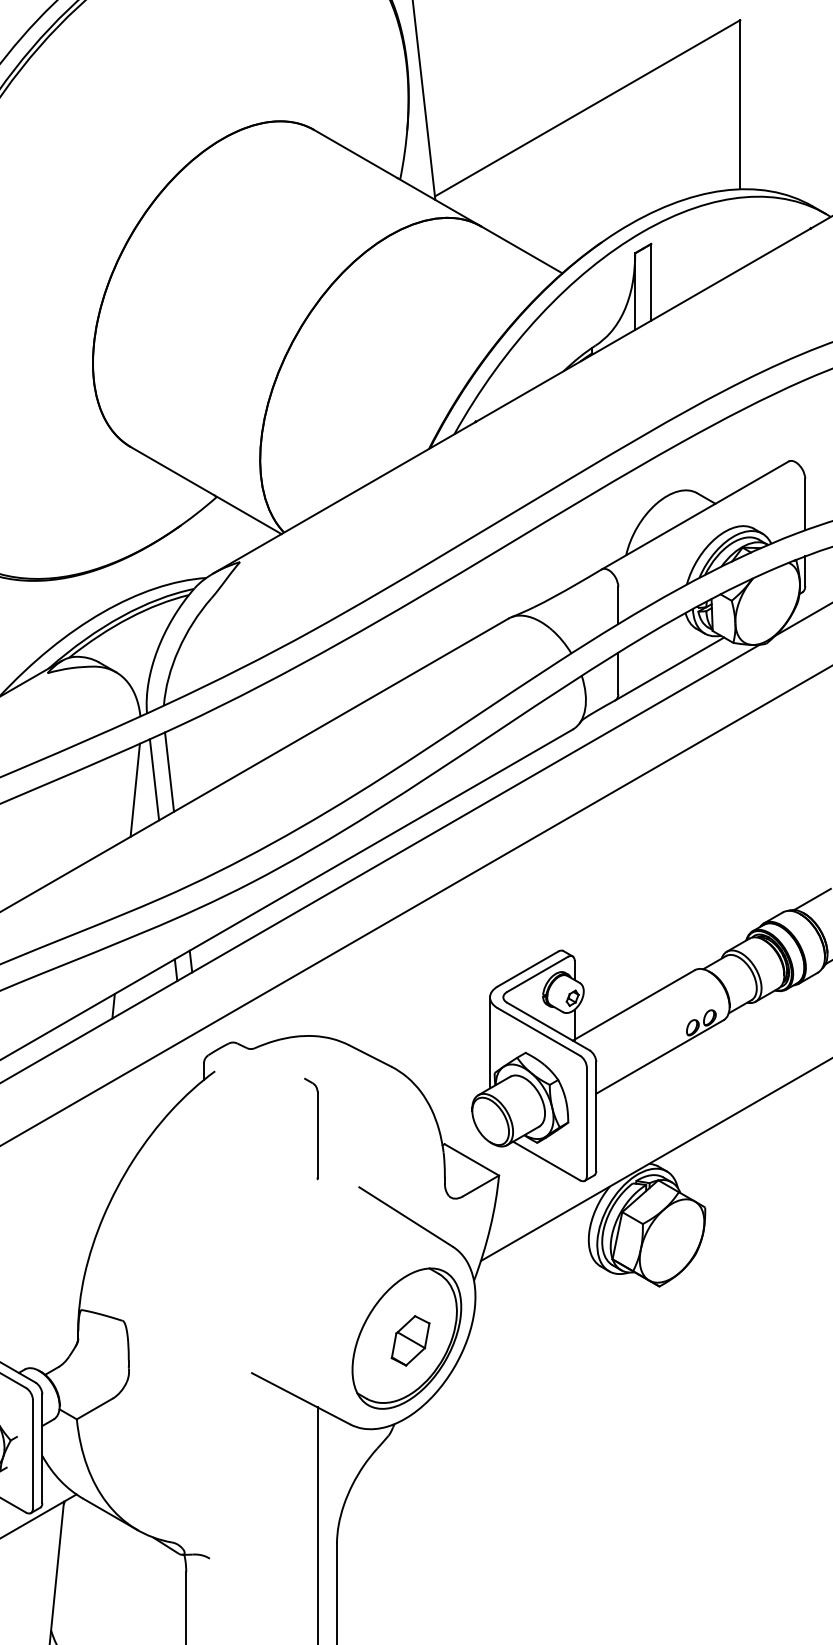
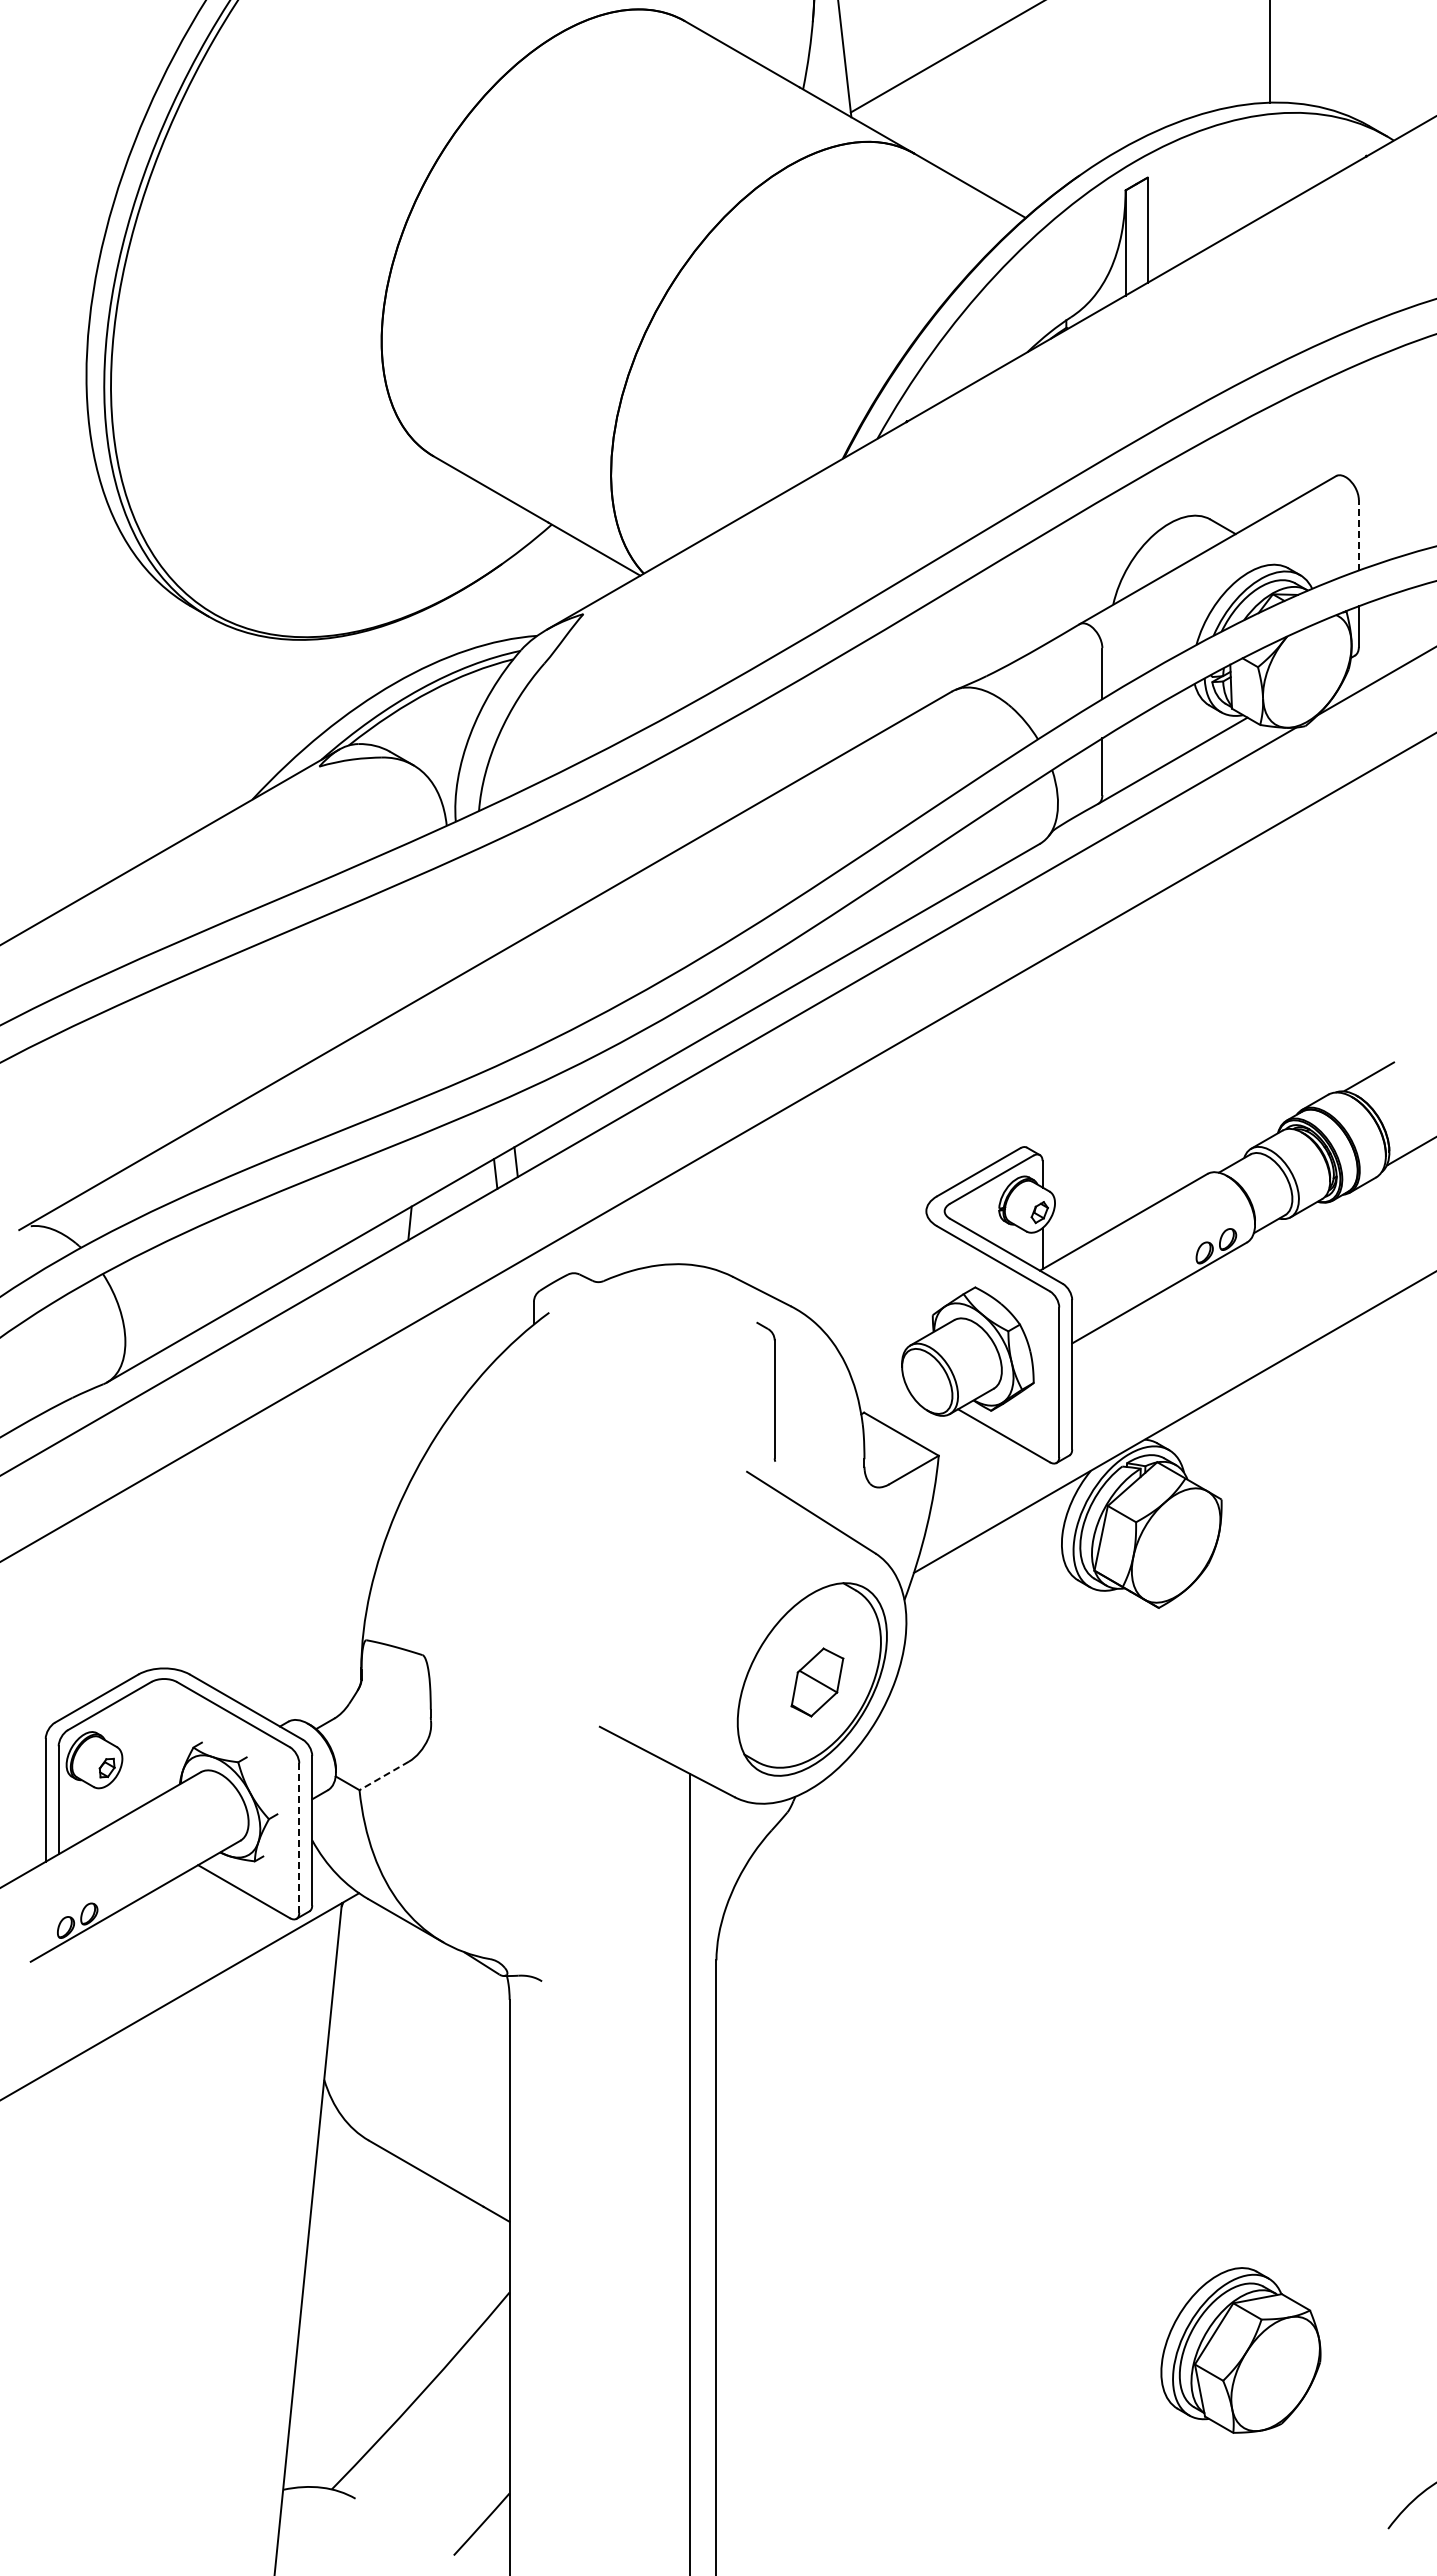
line: (804, 504) -> (1358, 534), solid -> dashed
line: (169, 771) -> (486, 901), removed
line: (154, 779) -> (465, 912), removed
line: (135, 790) -> (439, 927), removed
line: (490, 1042) -> (926, 1273), removed
part: (317, 1128) -> (774, 1391), moved
line: (95, 1408) -> (384, 1775), solid -> dashed
line: (33, 1454) -> (299, 1838), solid -> dashed

